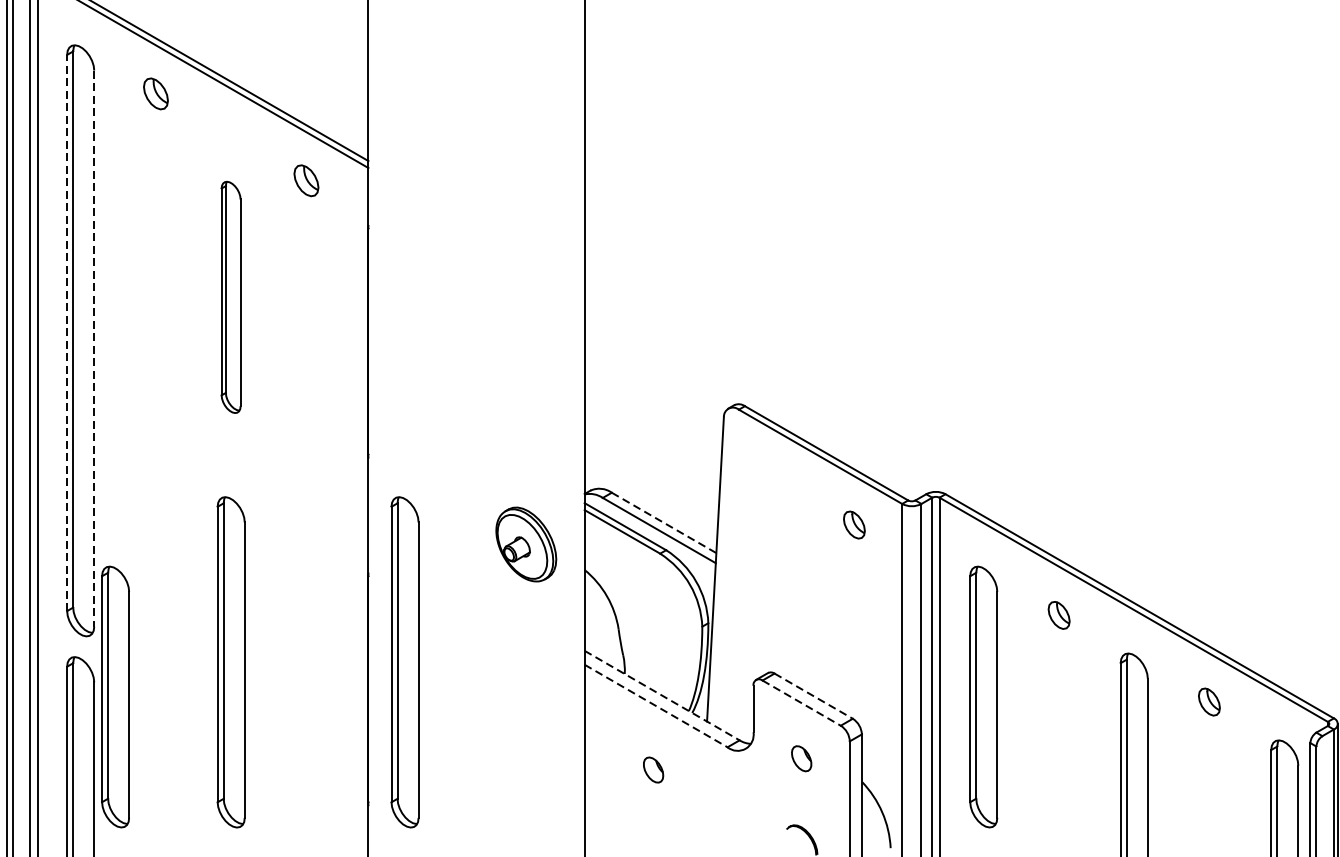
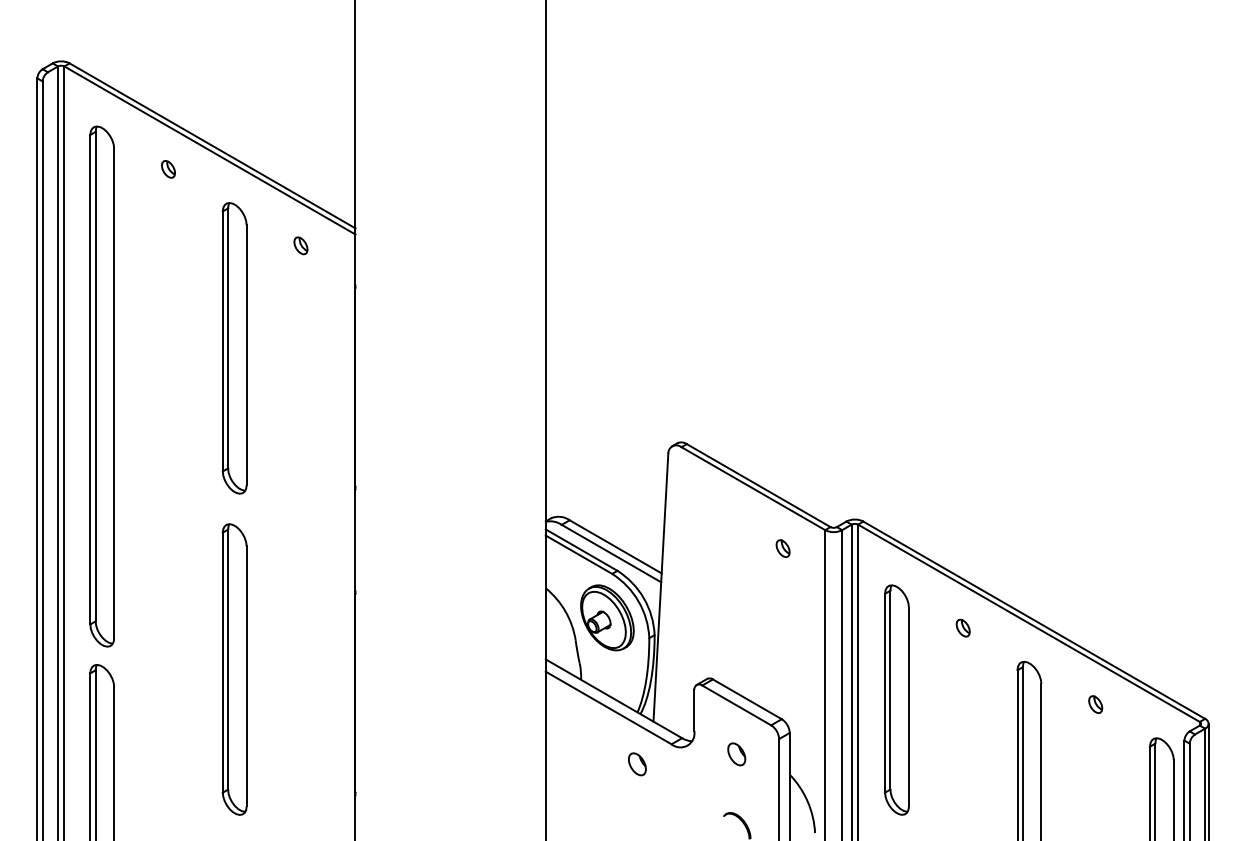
part: (155, 94) -> (168, 169), size x0.62
part: (305, 180) -> (300, 245), size x0.62
part: (230, 297) -> (234, 348), size x1.43
line: (67, 332) -> (90, 379), dashed -> solid
line: (94, 348) -> (114, 393), dashed -> solid
line: (665, 523) -> (616, 547), dashed -> solid
part: (853, 524) -> (782, 548), size x0.71
part: (526, 544) -> (607, 617), moved
part: (1058, 614) -> (962, 627), size x0.71
part: (404, 662) -> (387, 669), removed
line: (661, 695) -> (613, 698), dashed -> solid
part: (115, 696) -> (132, 699), removed
line: (813, 696) -> (747, 699), dashed -> solid
part: (1209, 702) -> (1095, 704), size x0.71
line: (801, 703) -> (736, 705), dashed -> solid
line: (655, 705) -> (608, 707), dashed -> solid
part: (653, 770) -> (637, 764), moved

